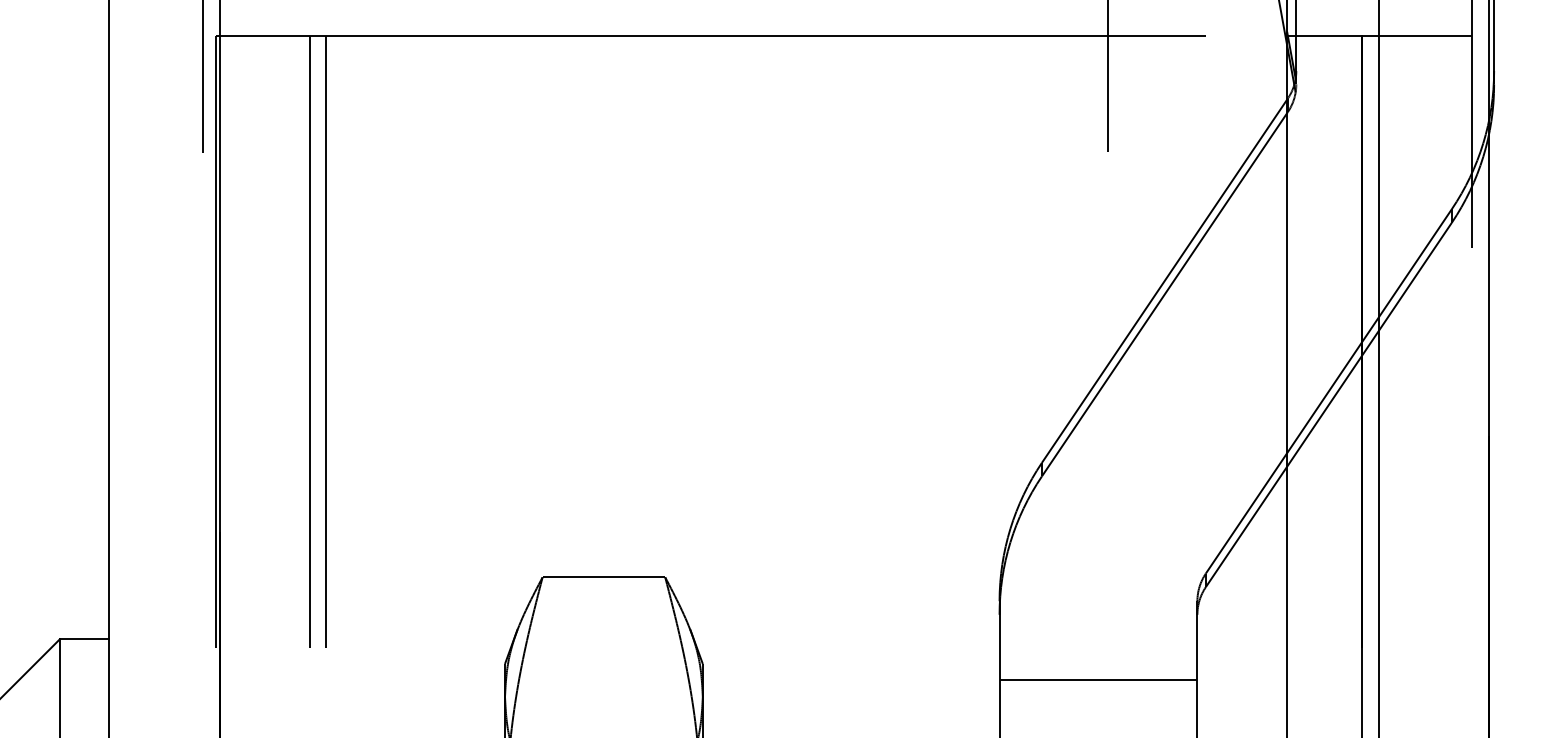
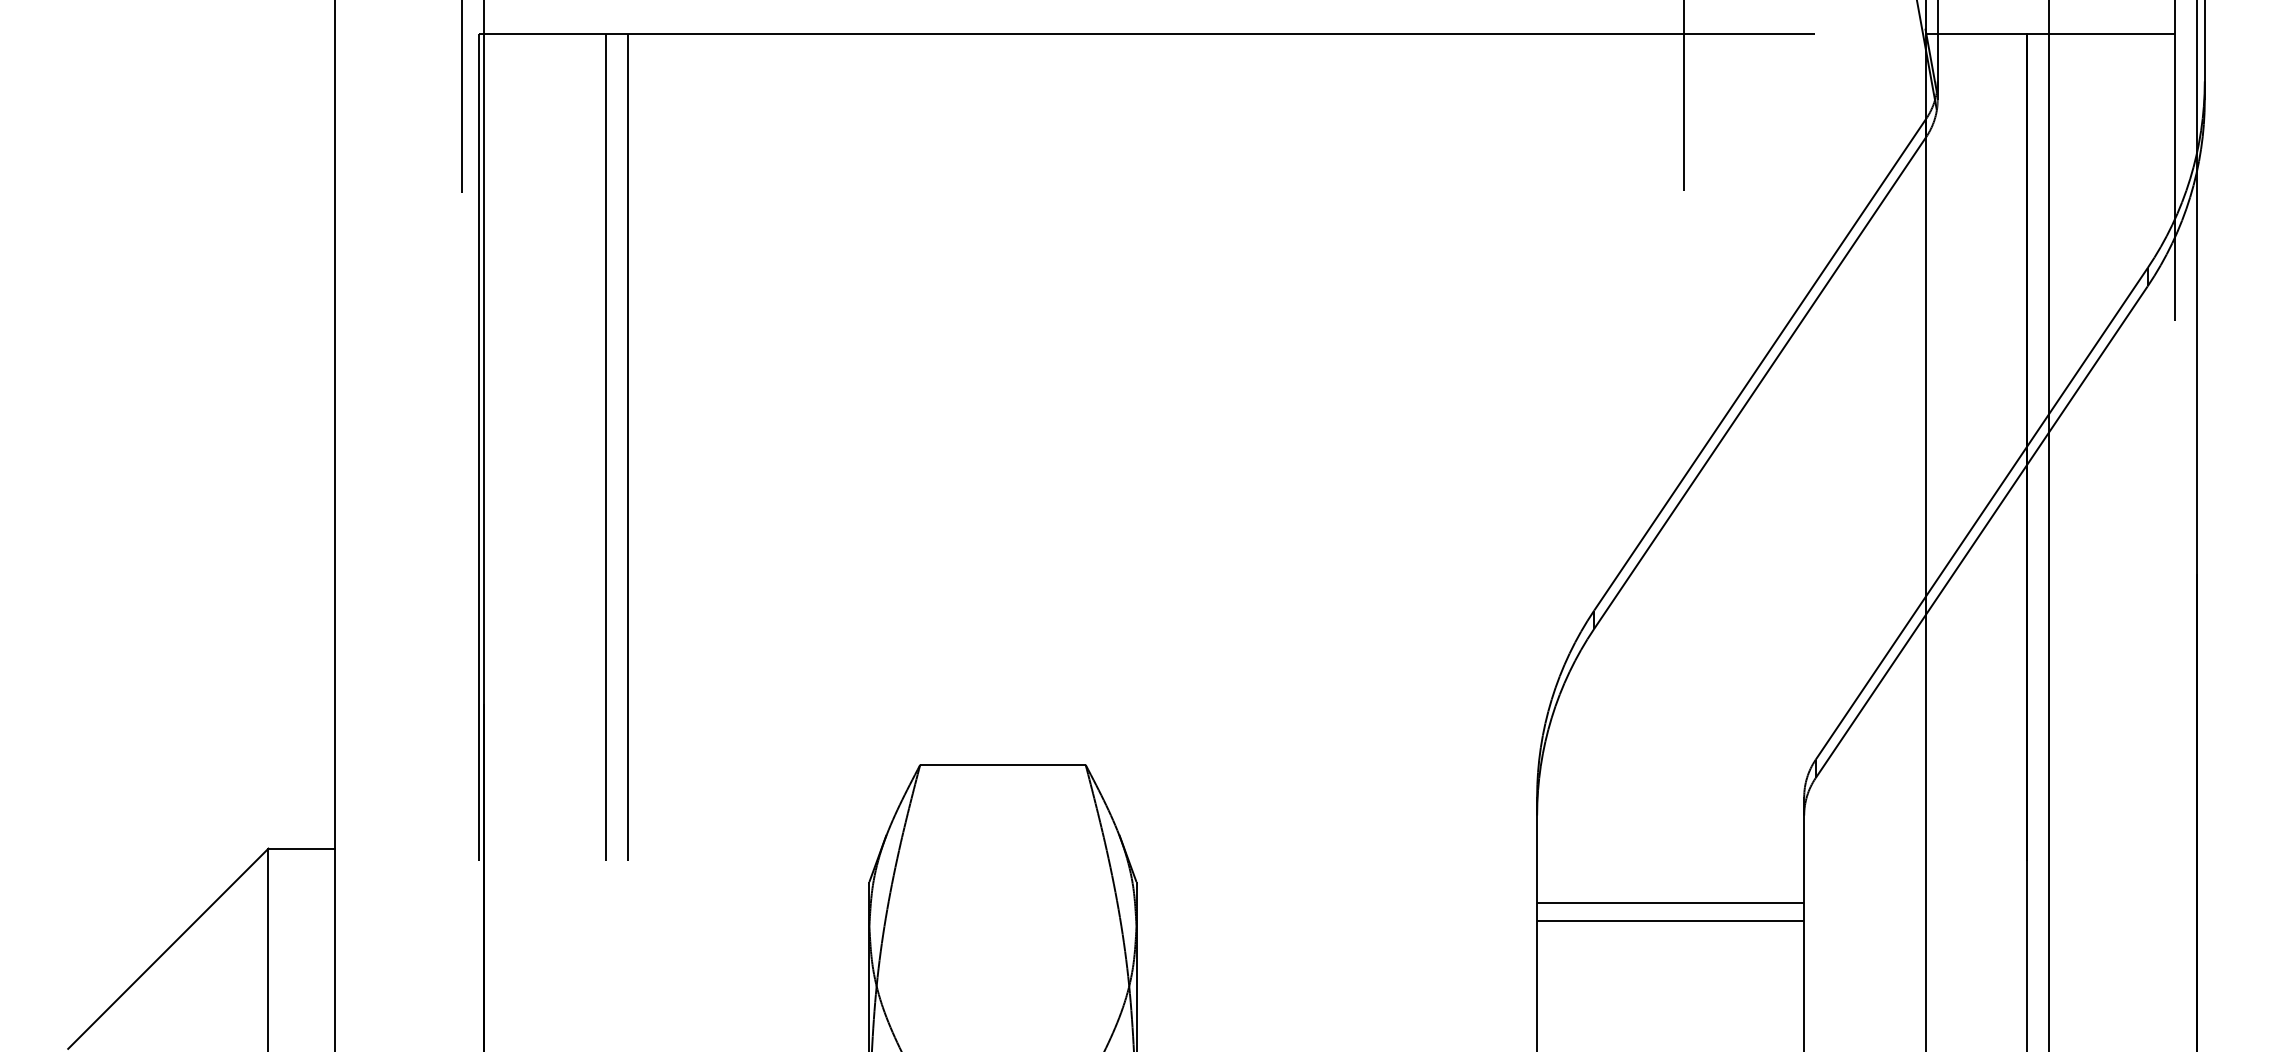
line: (1098, 693) -> (1670, 921), added

